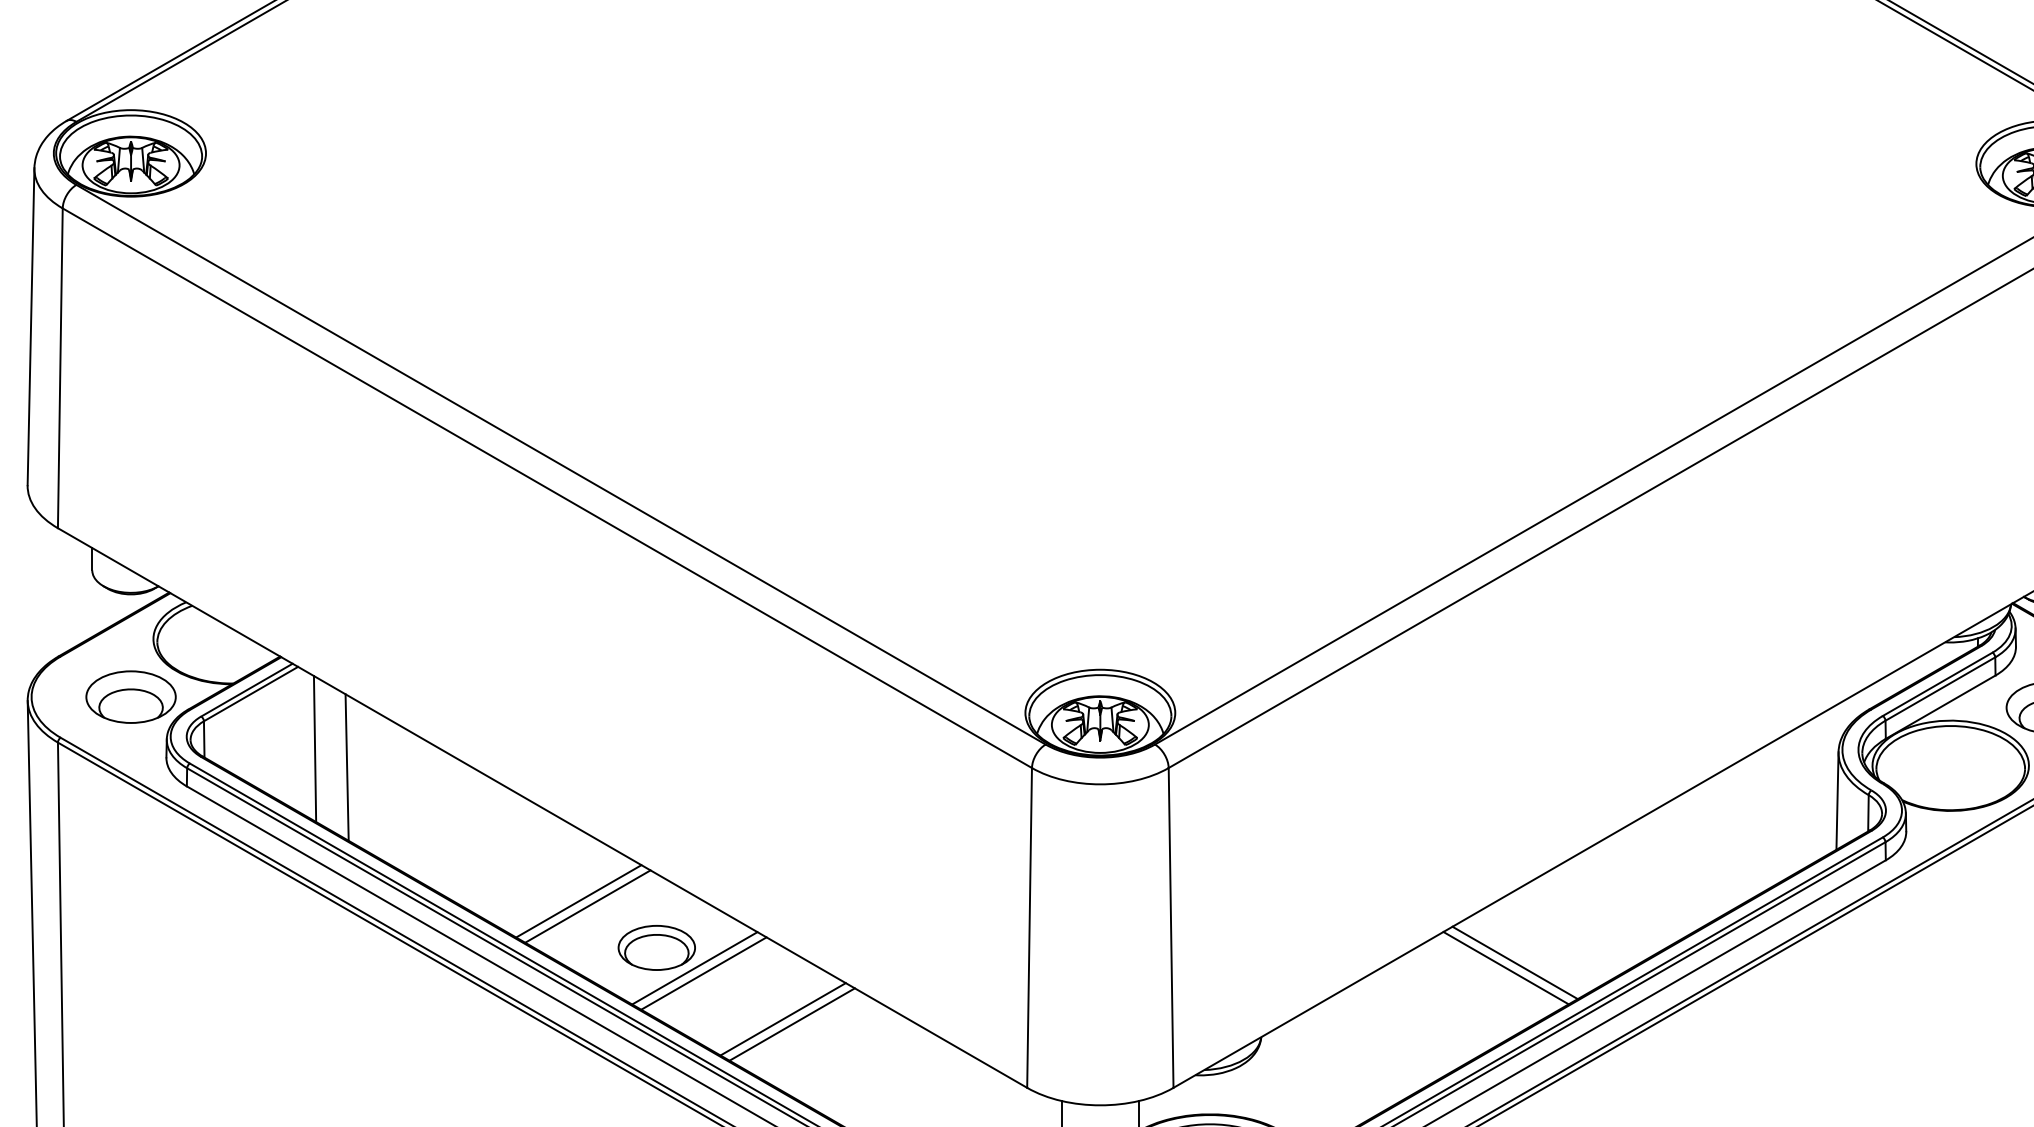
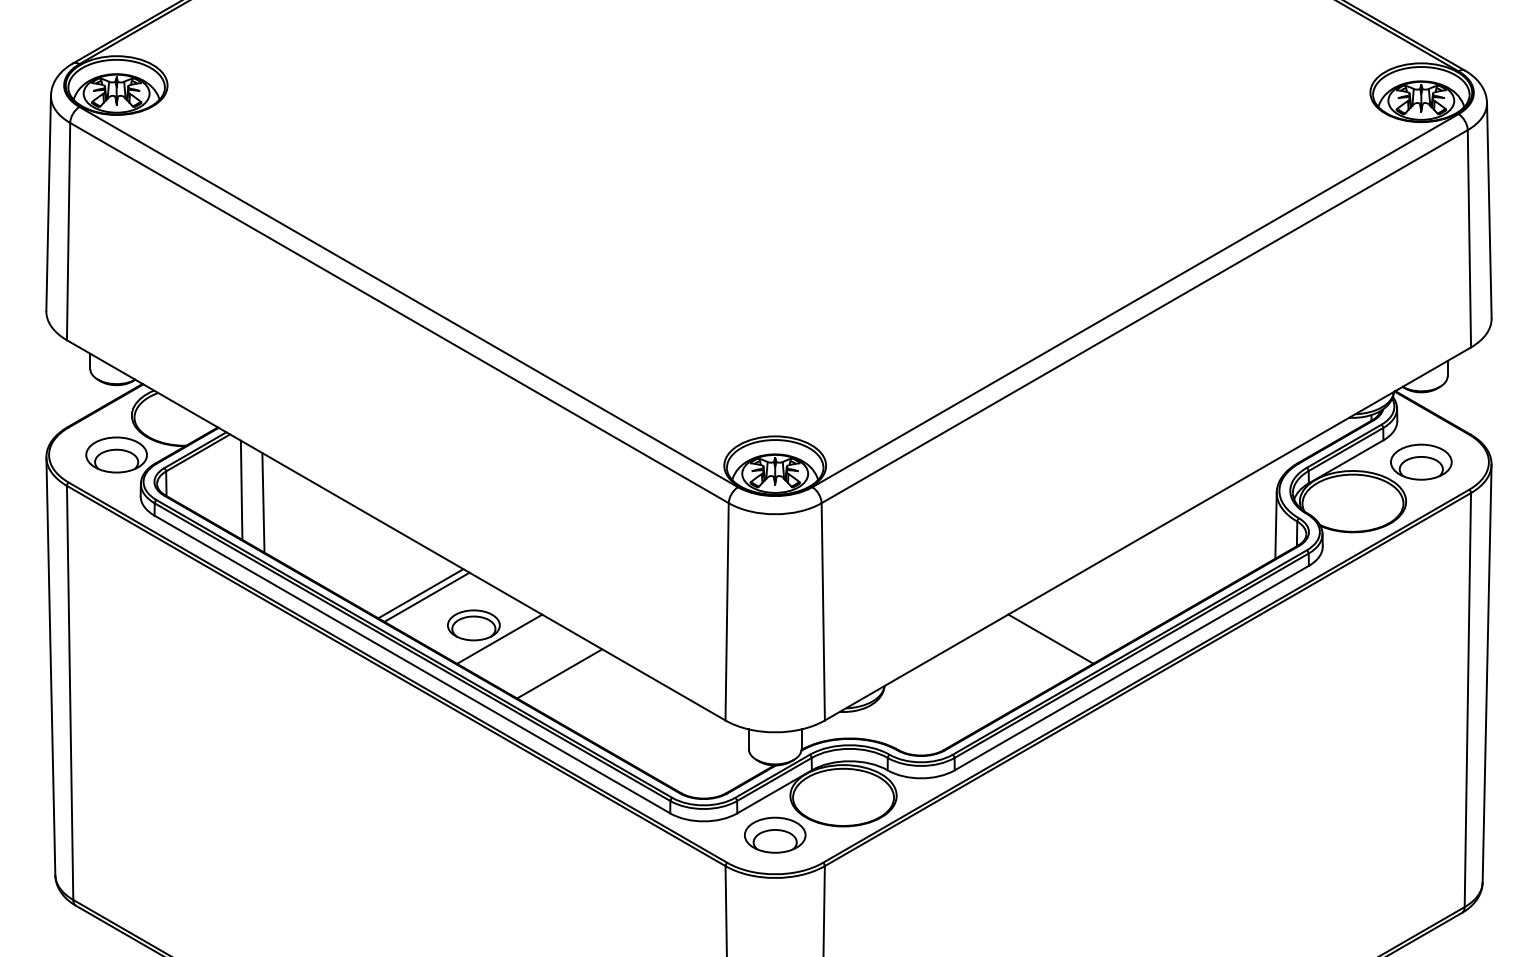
line: (1514, 962) -> (1056, 635), removed
line: (703, 973) -> (505, 642), removed
line: (791, 1024) -> (565, 677), removed

